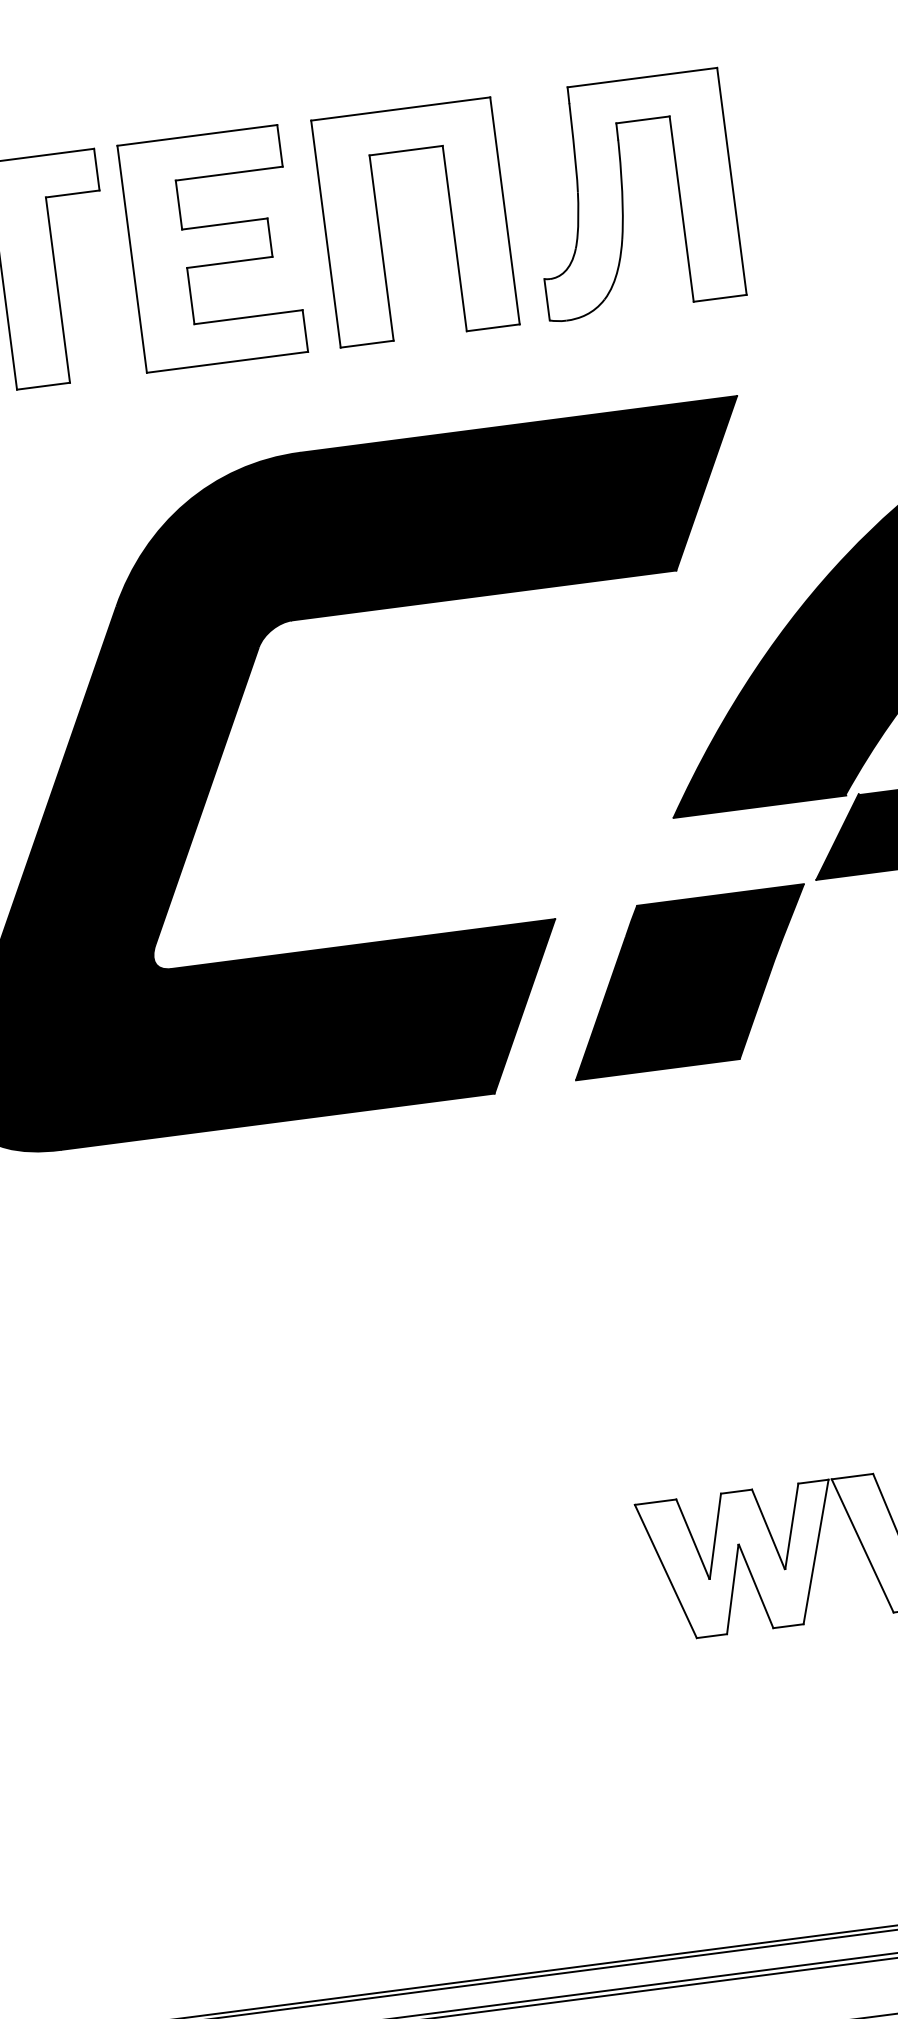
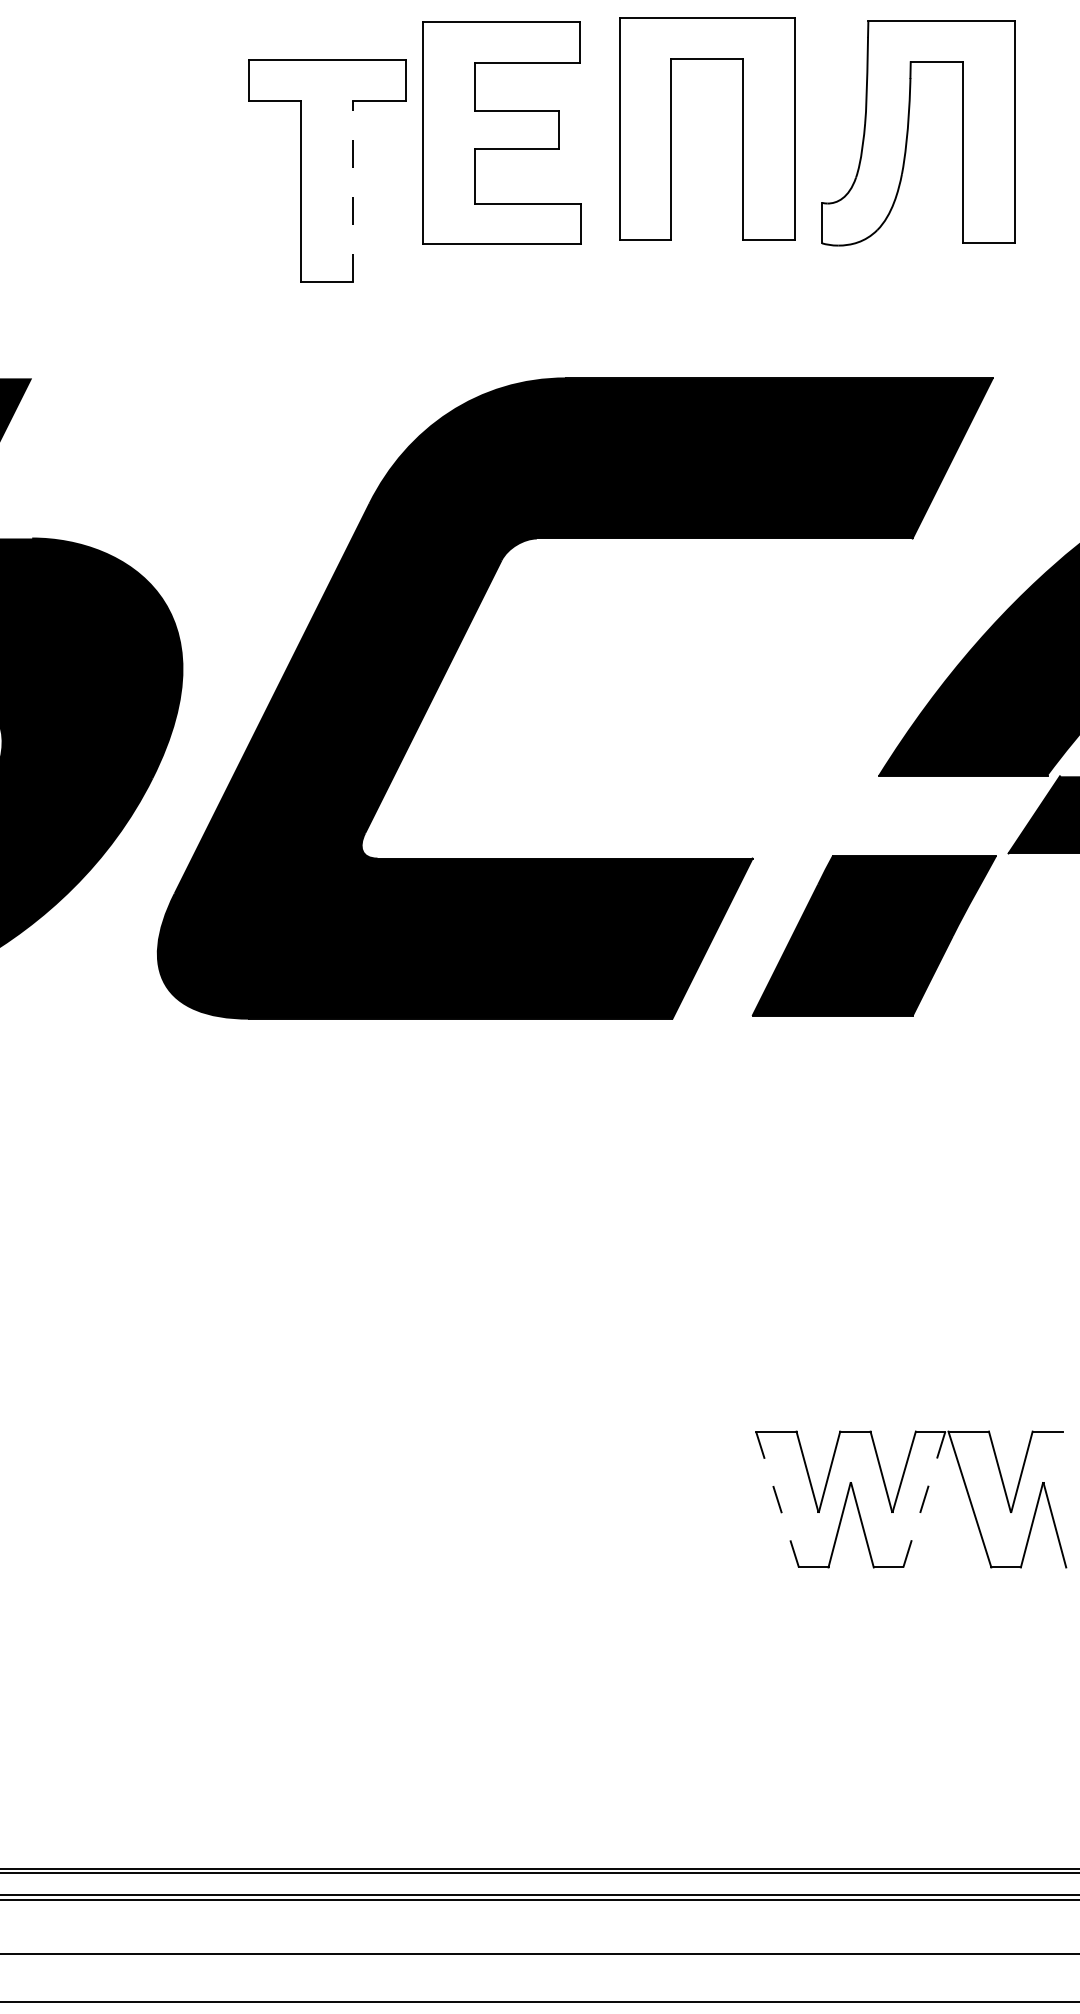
part: (623, 196) -> (908, 133), moved
part: (451, 216) -> (742, 128), moved
part: (212, 248) -> (501, 132), moved
line: (58, 289) -> (353, 191), solid -> dashed
line: (816, 1551) -> (924, 1499), solid -> dashed
line: (665, 1572) -> (777, 1500), solid -> dashed

